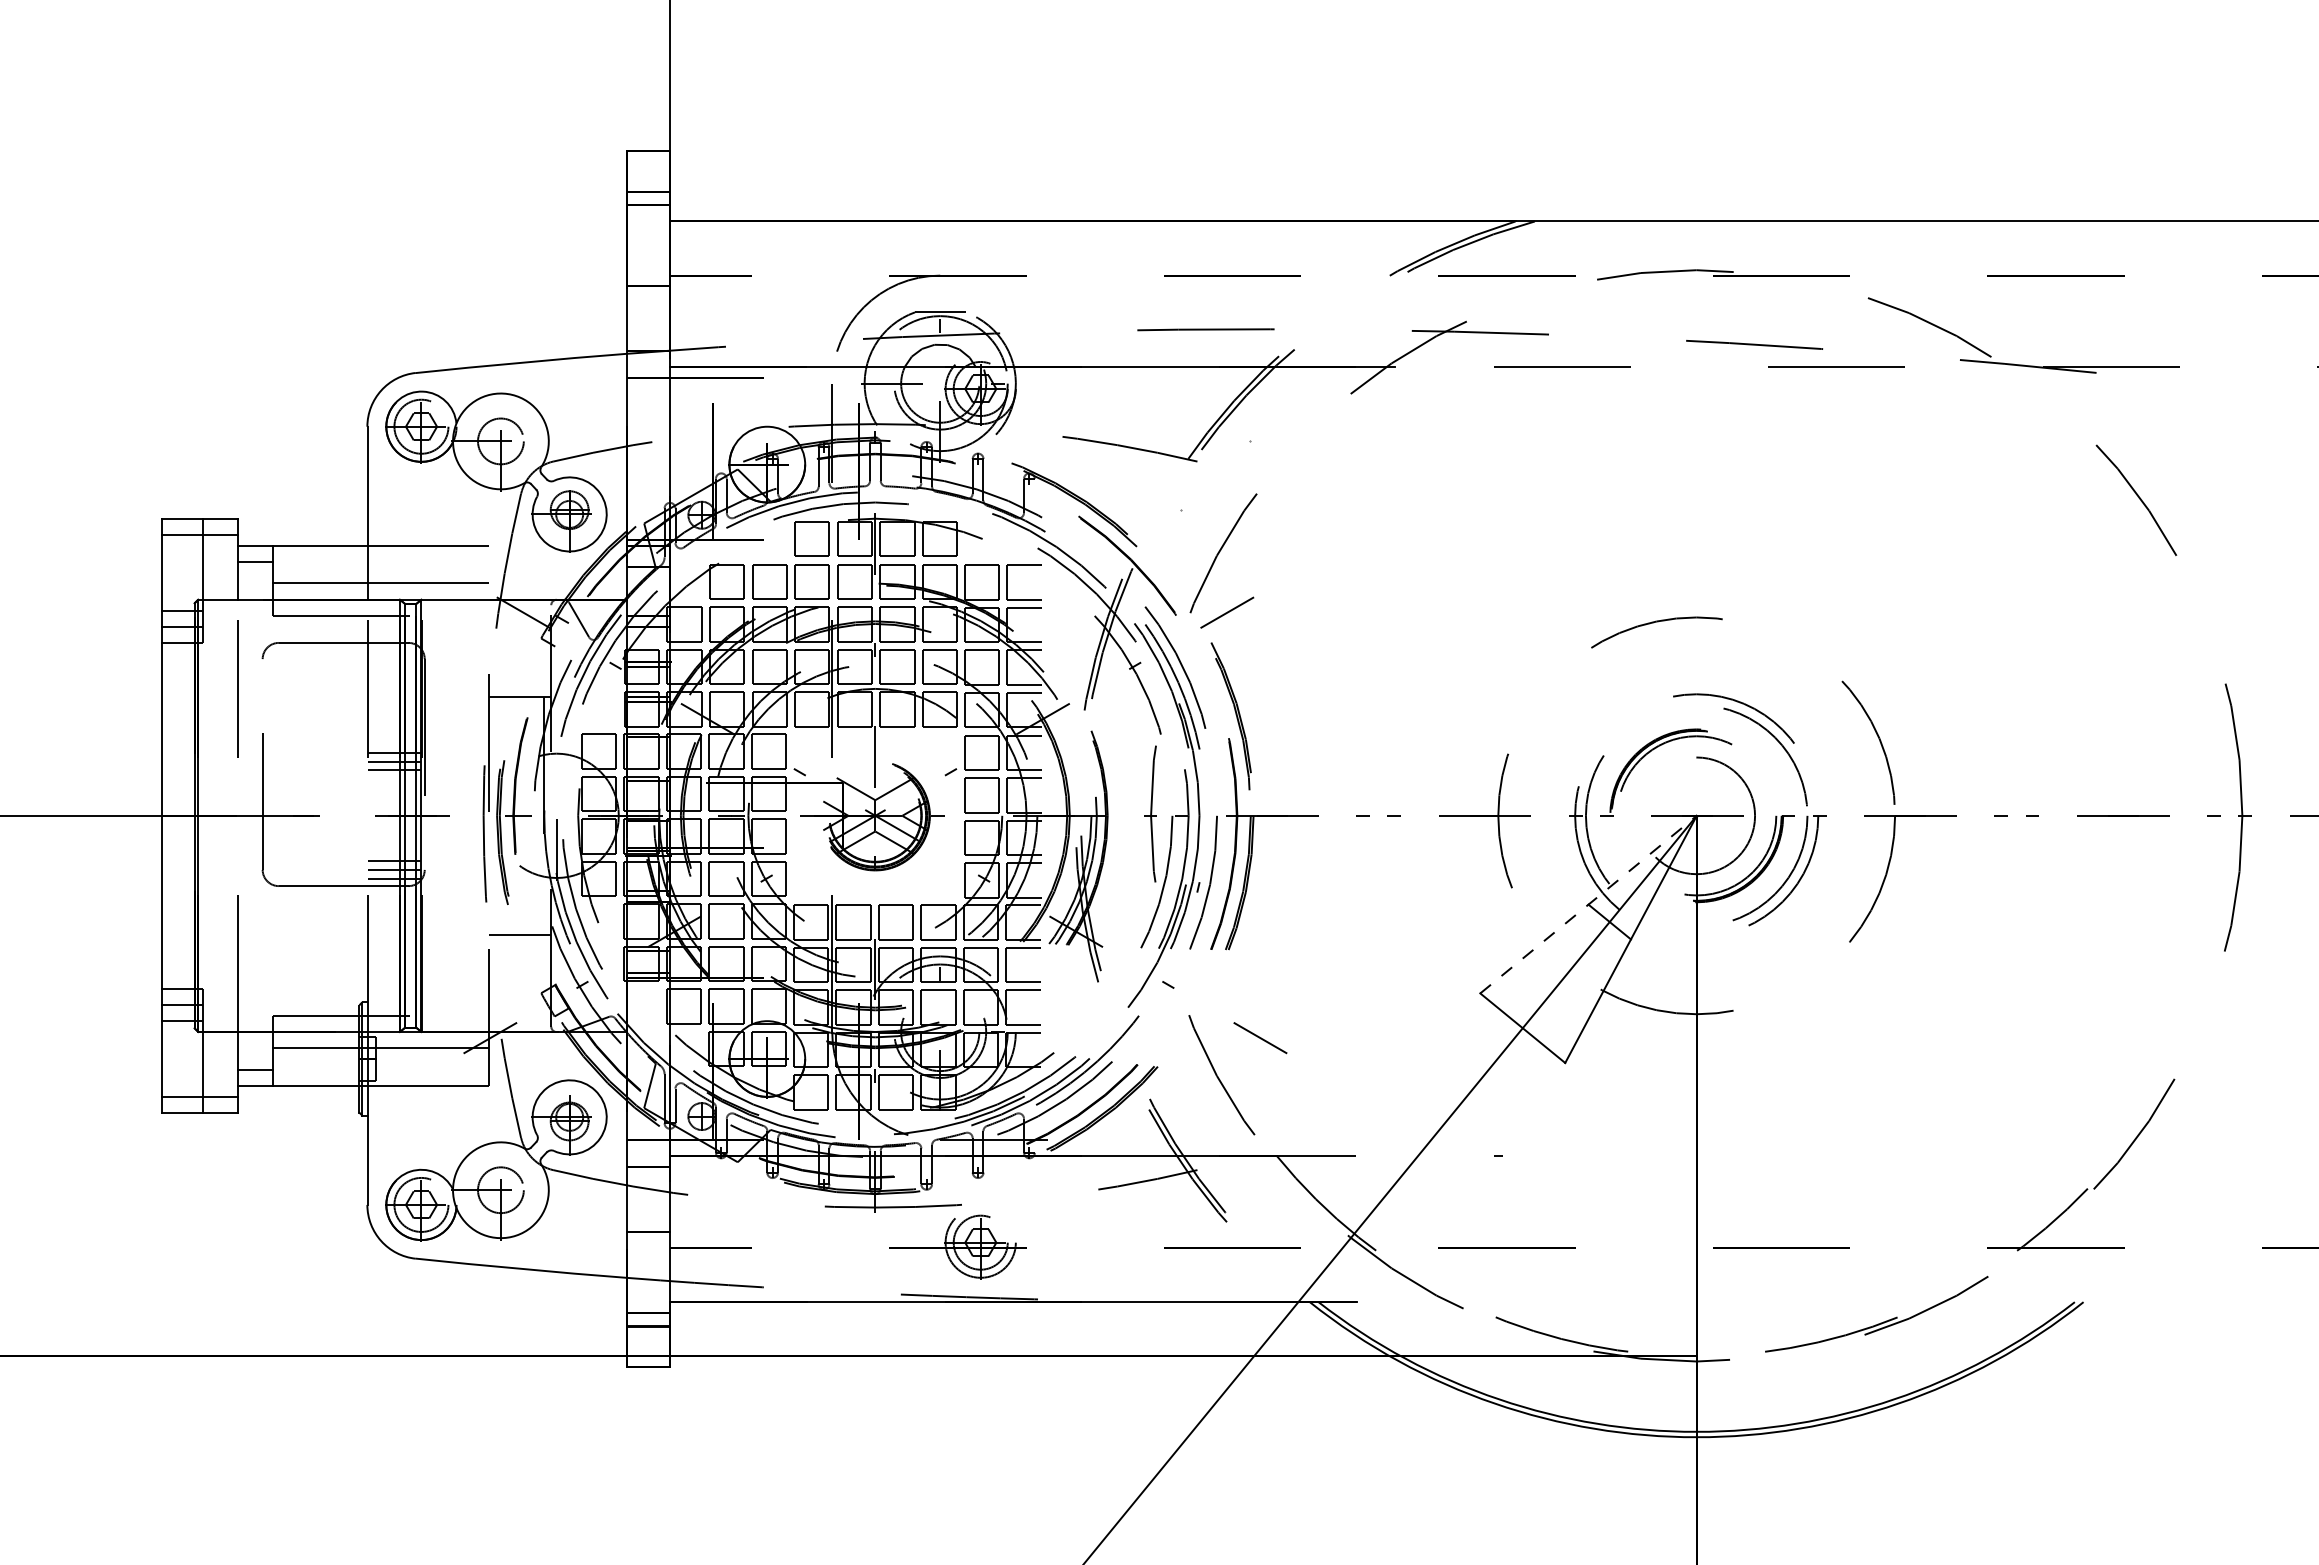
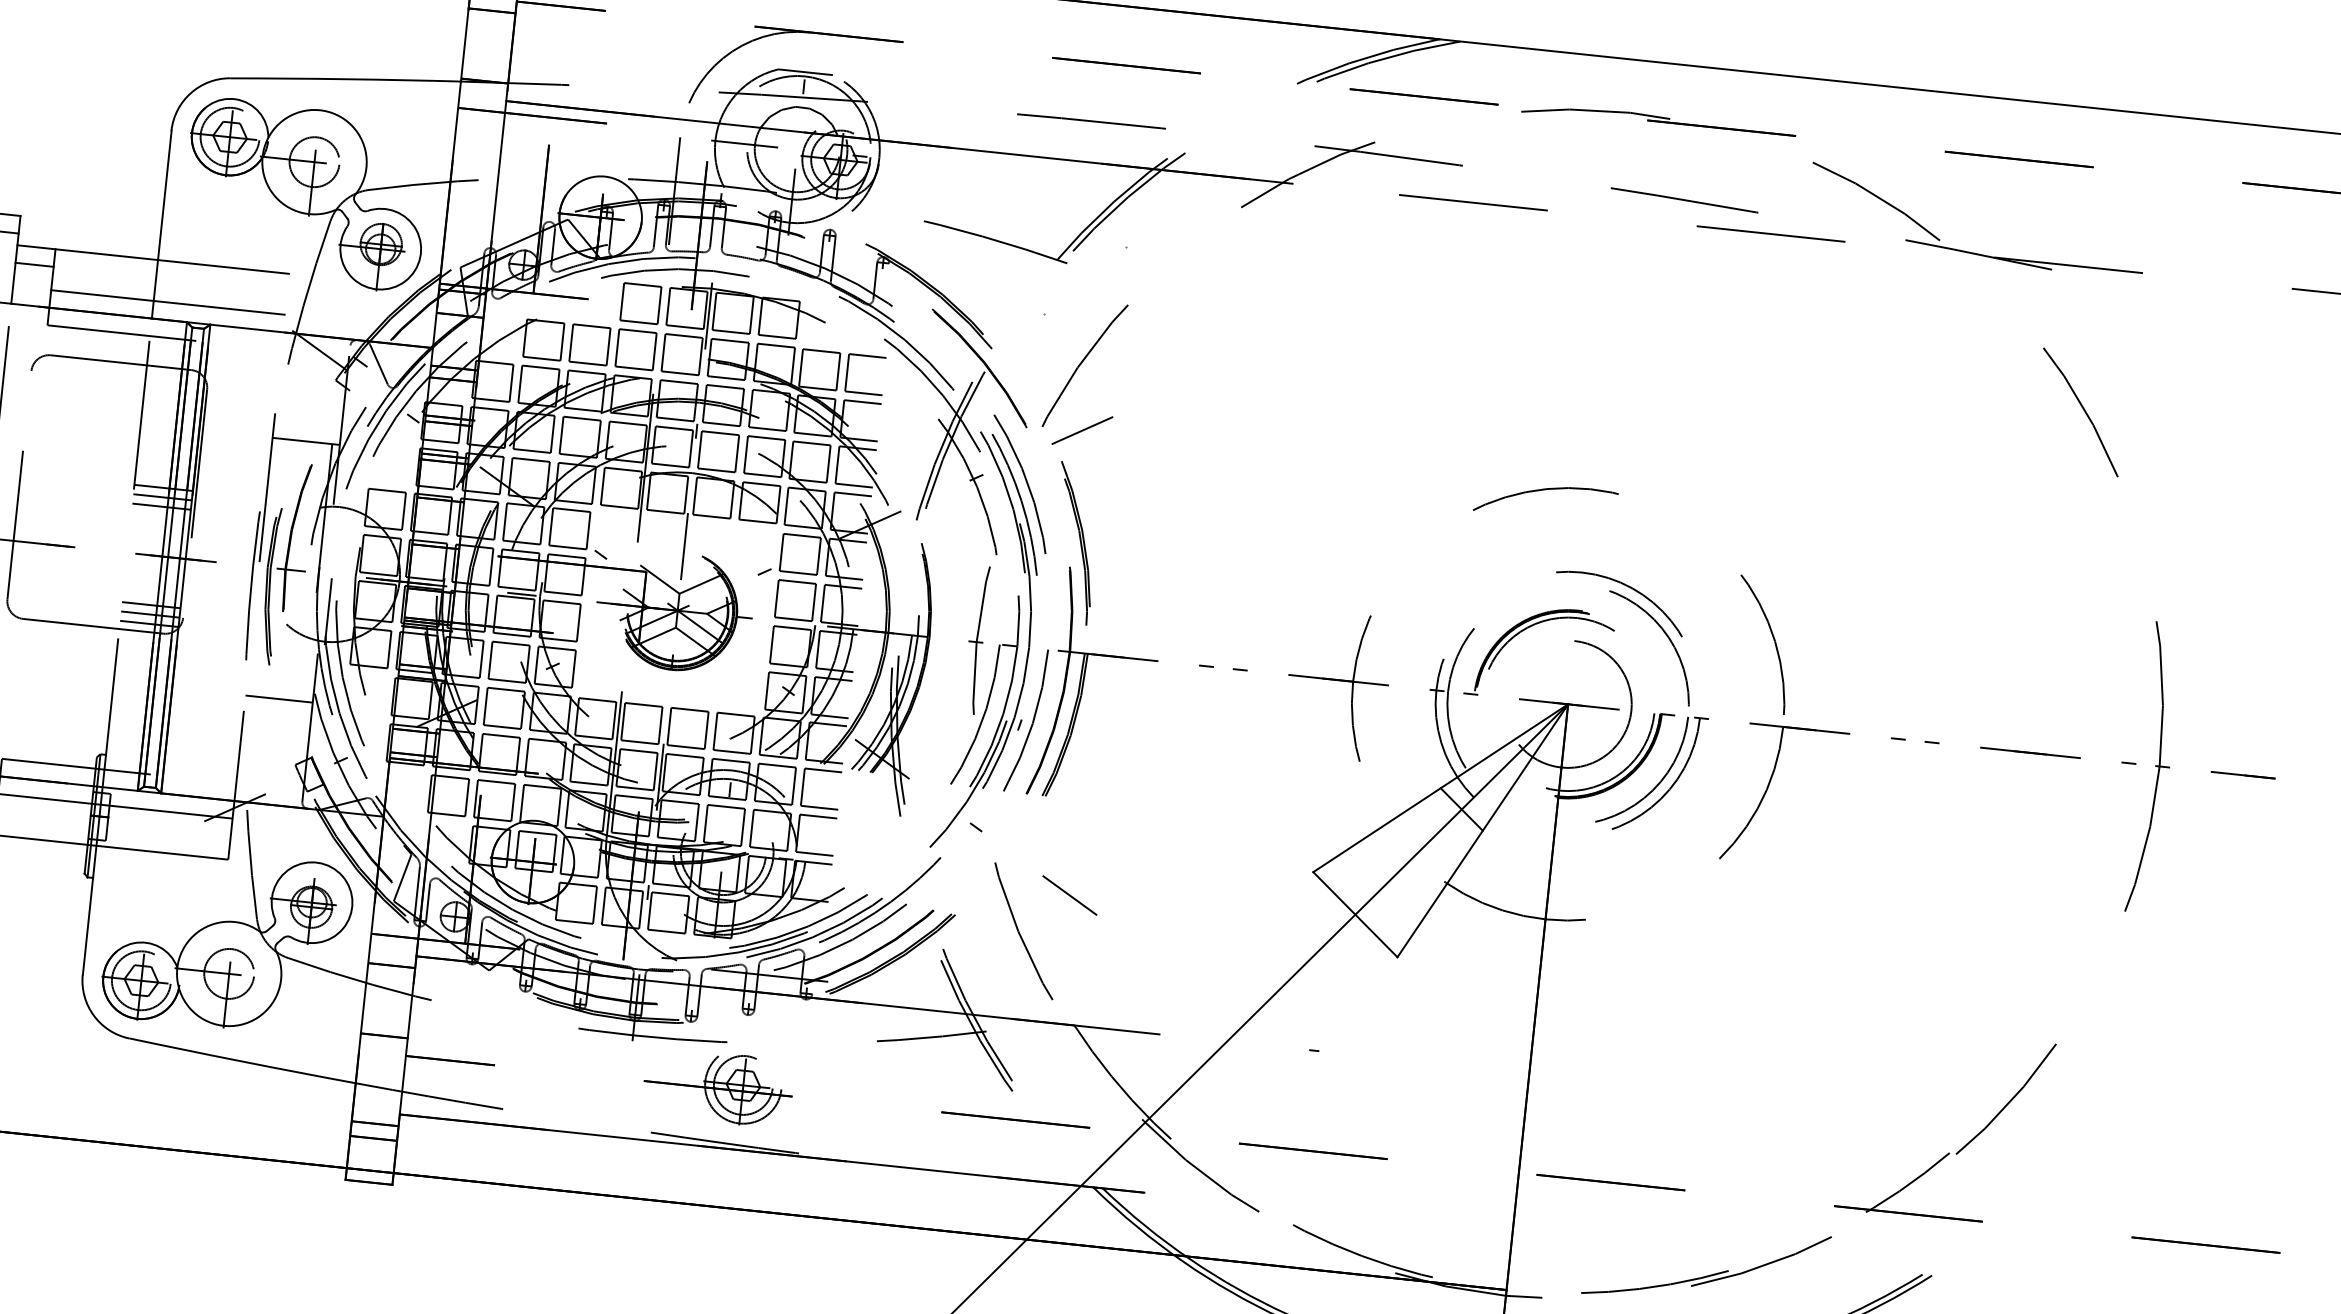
line: (1588, 904) -> (1440, 788), dashed -> solid

